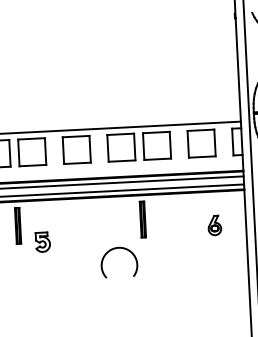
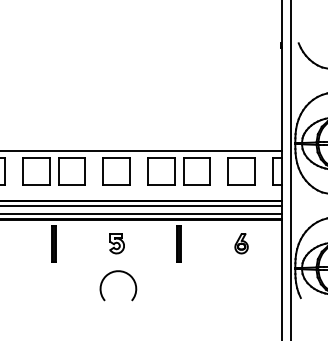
part: (214, 225) -> (241, 243), moved
part: (42, 241) -> (116, 243), moved
arc: (118, 249) -> (118, 272), moved

